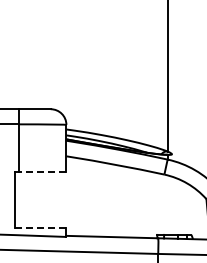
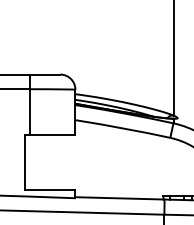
line: (42, 171) -> (52, 134), dashed -> solid
line: (40, 228) -> (50, 190), dashed -> solid

